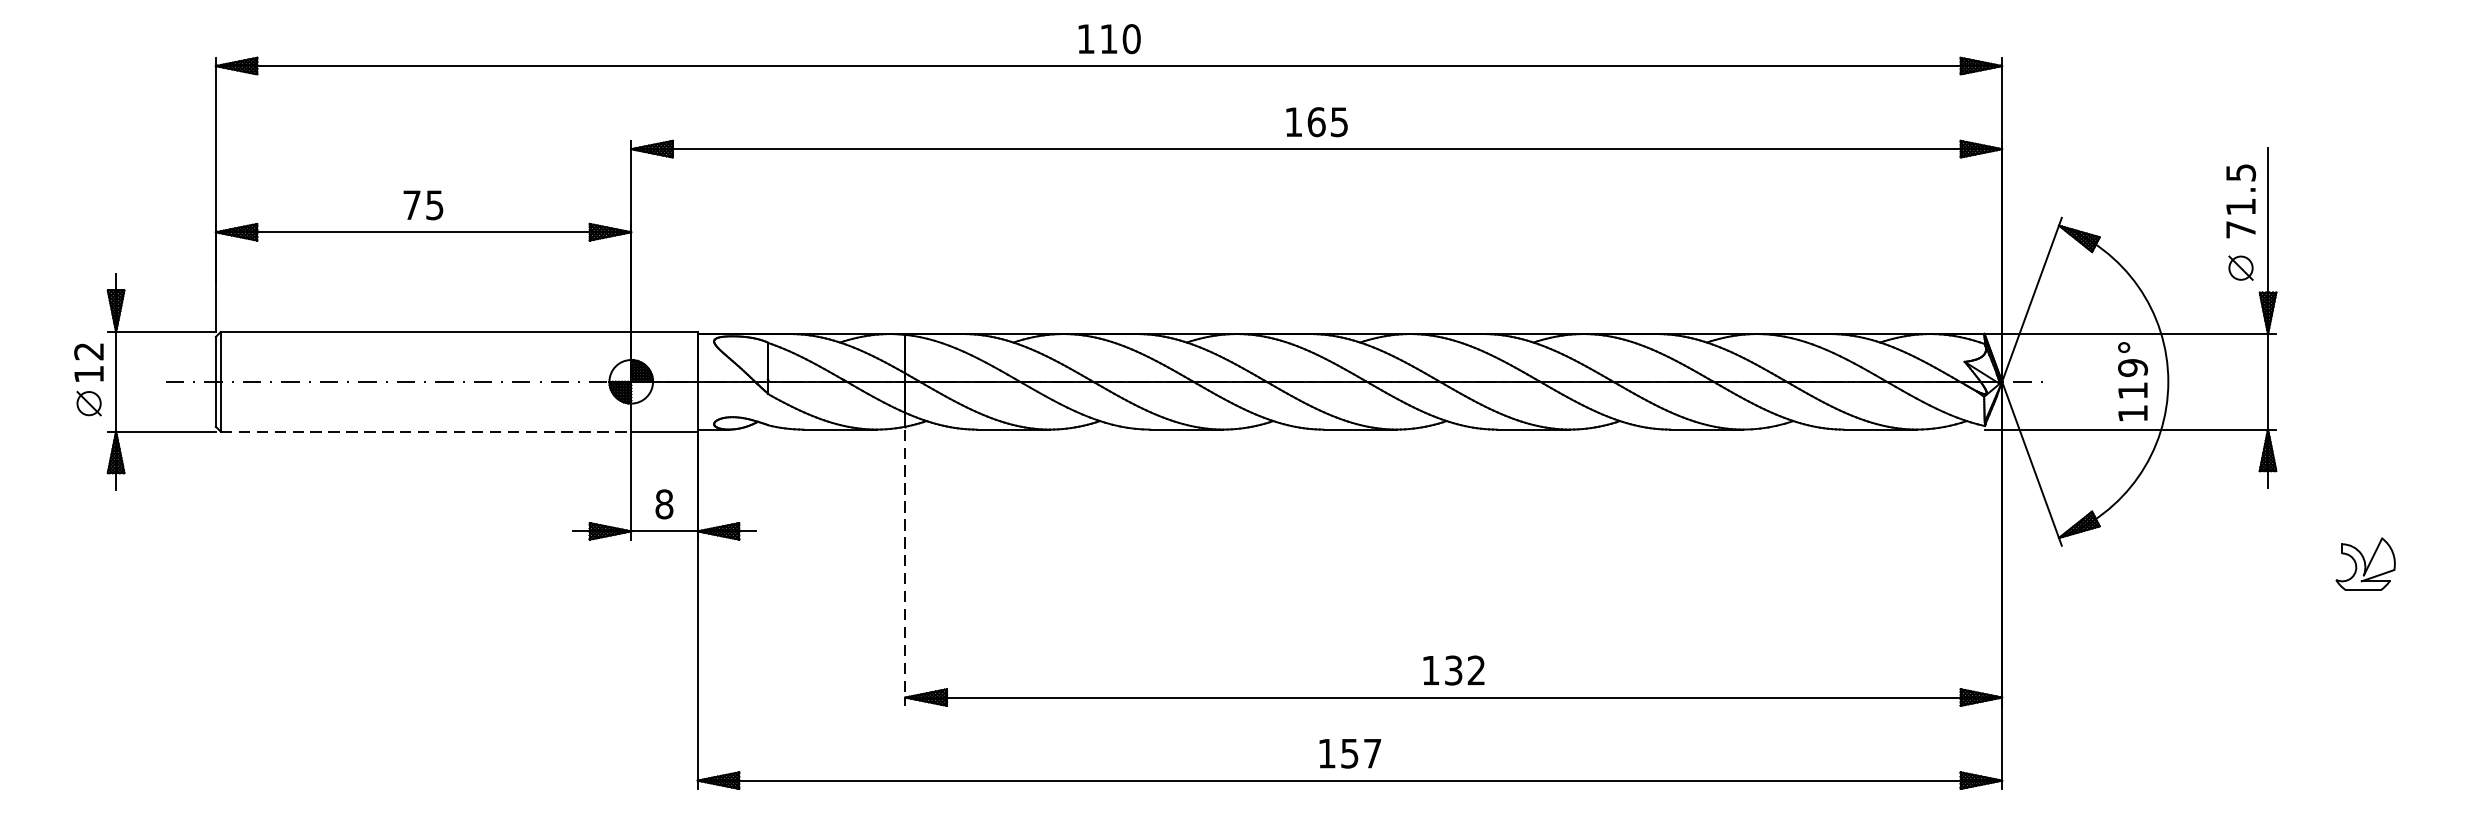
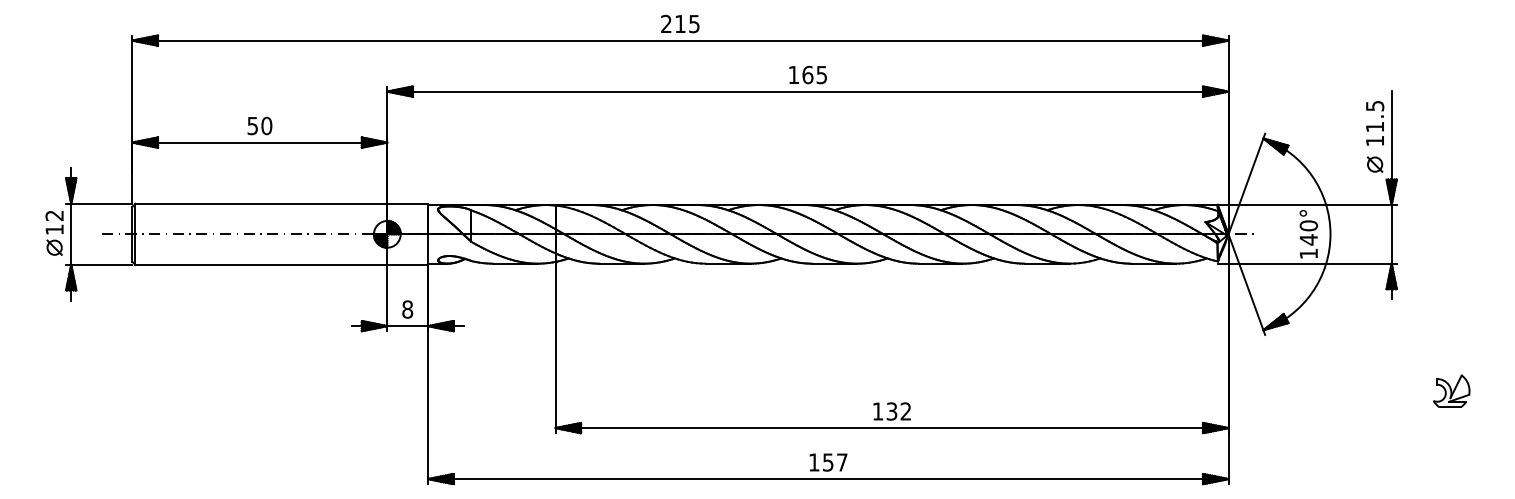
text: (1109, 38) -> (680, 23), 110 -> 215
text: (422, 204) -> (259, 125), 75 -> 50
text: (2240, 230) -> (1374, 141), 71.5 -> 11.5
text: (2132, 378) -> (1308, 232), 119° -> 140°
line: (426, 430) -> (261, 264), dashed -> solid
part: (2365, 562) -> (1451, 390), moved
line: (905, 567) -> (555, 348), dashed -> solid

